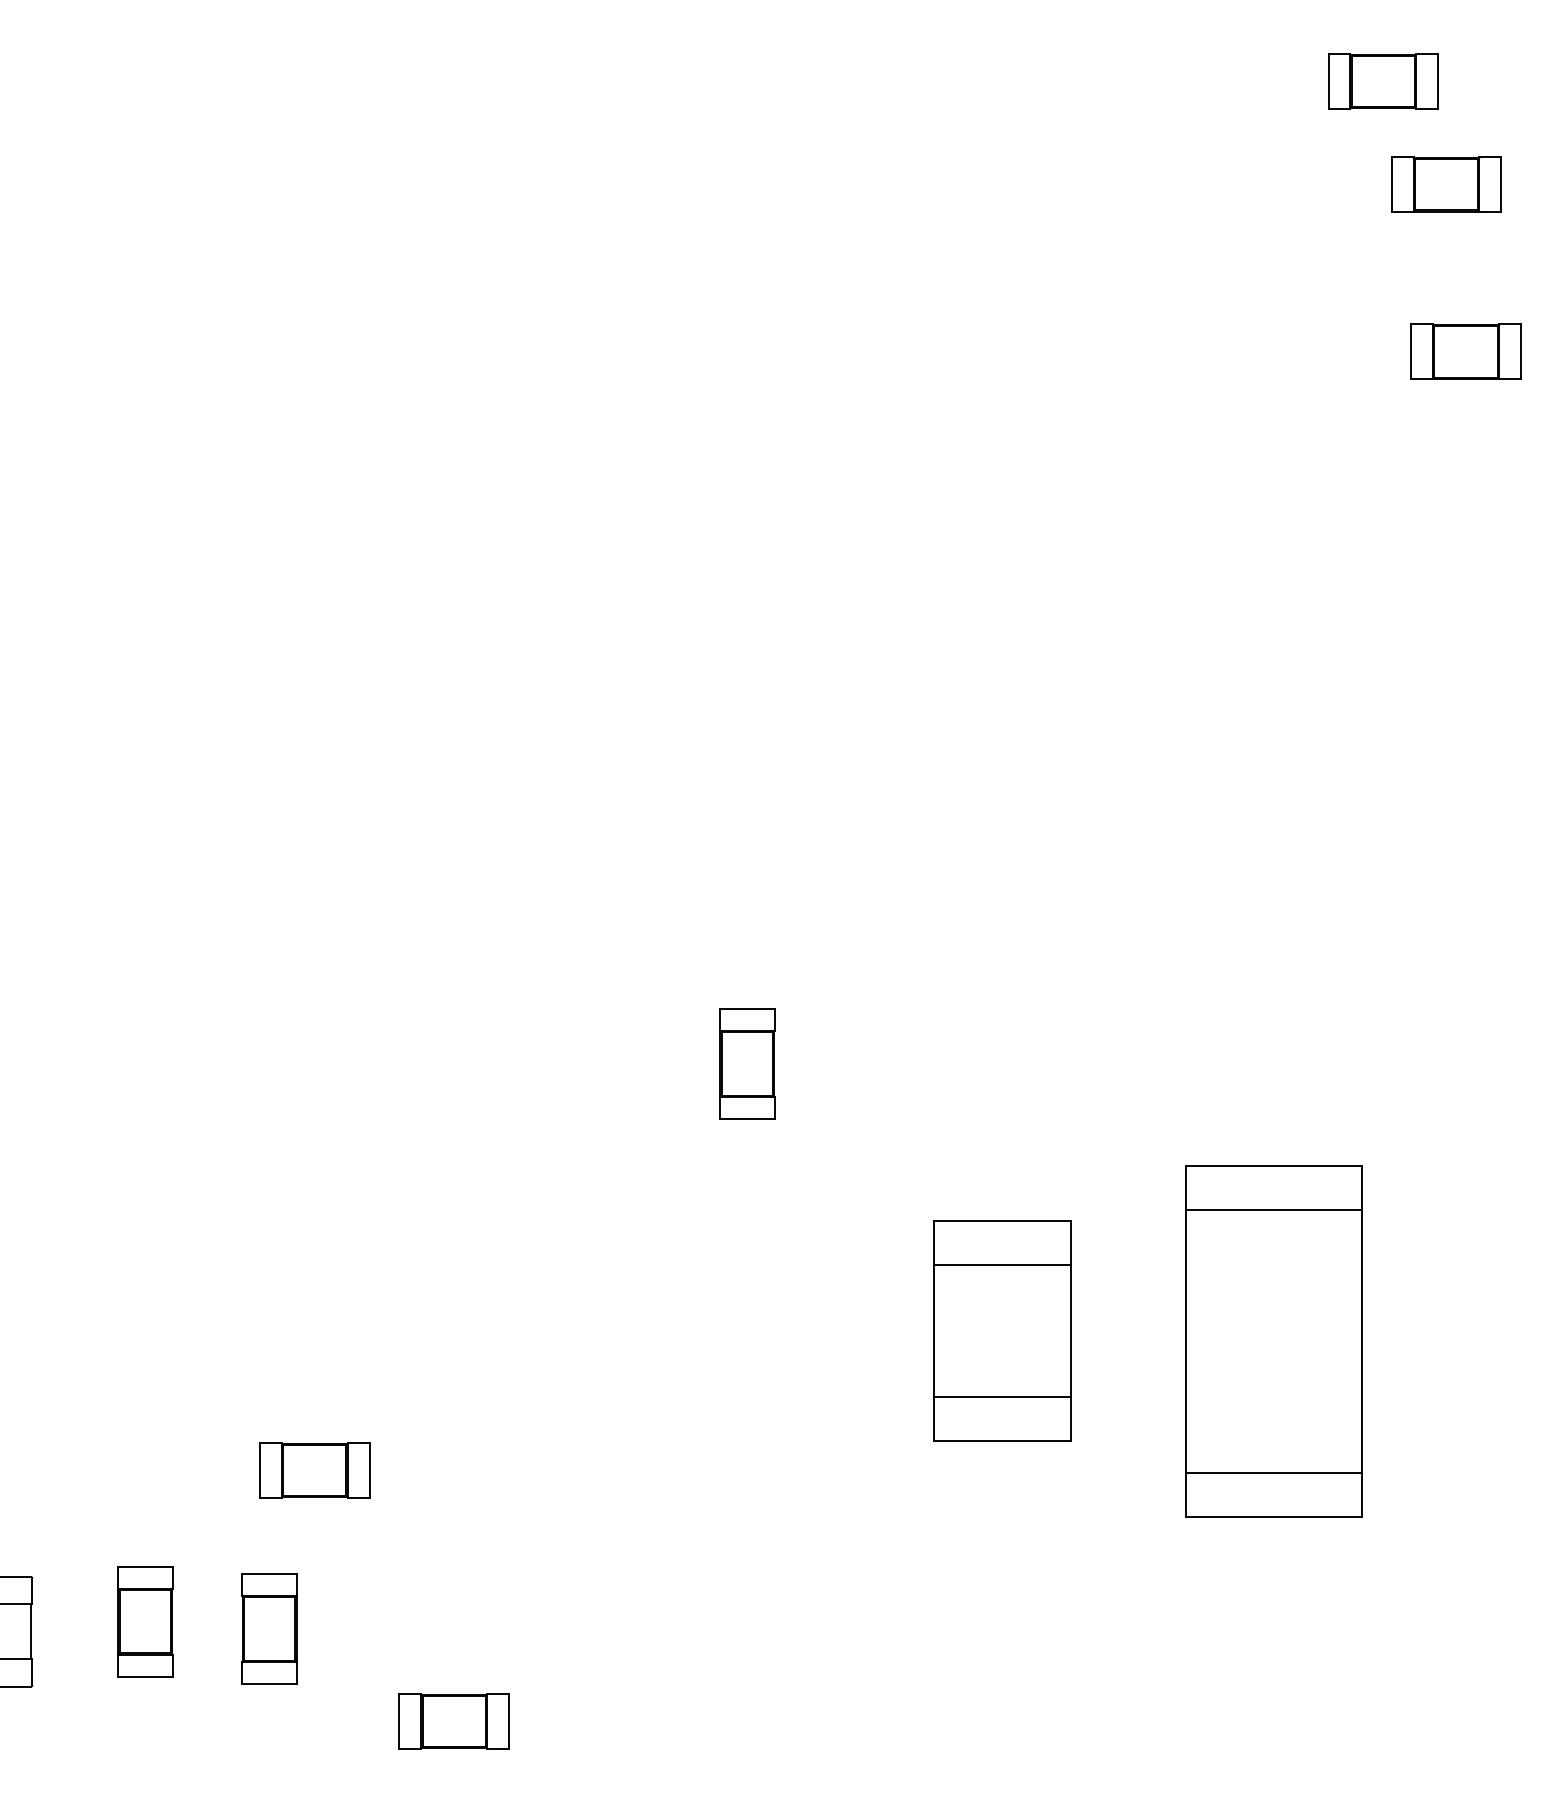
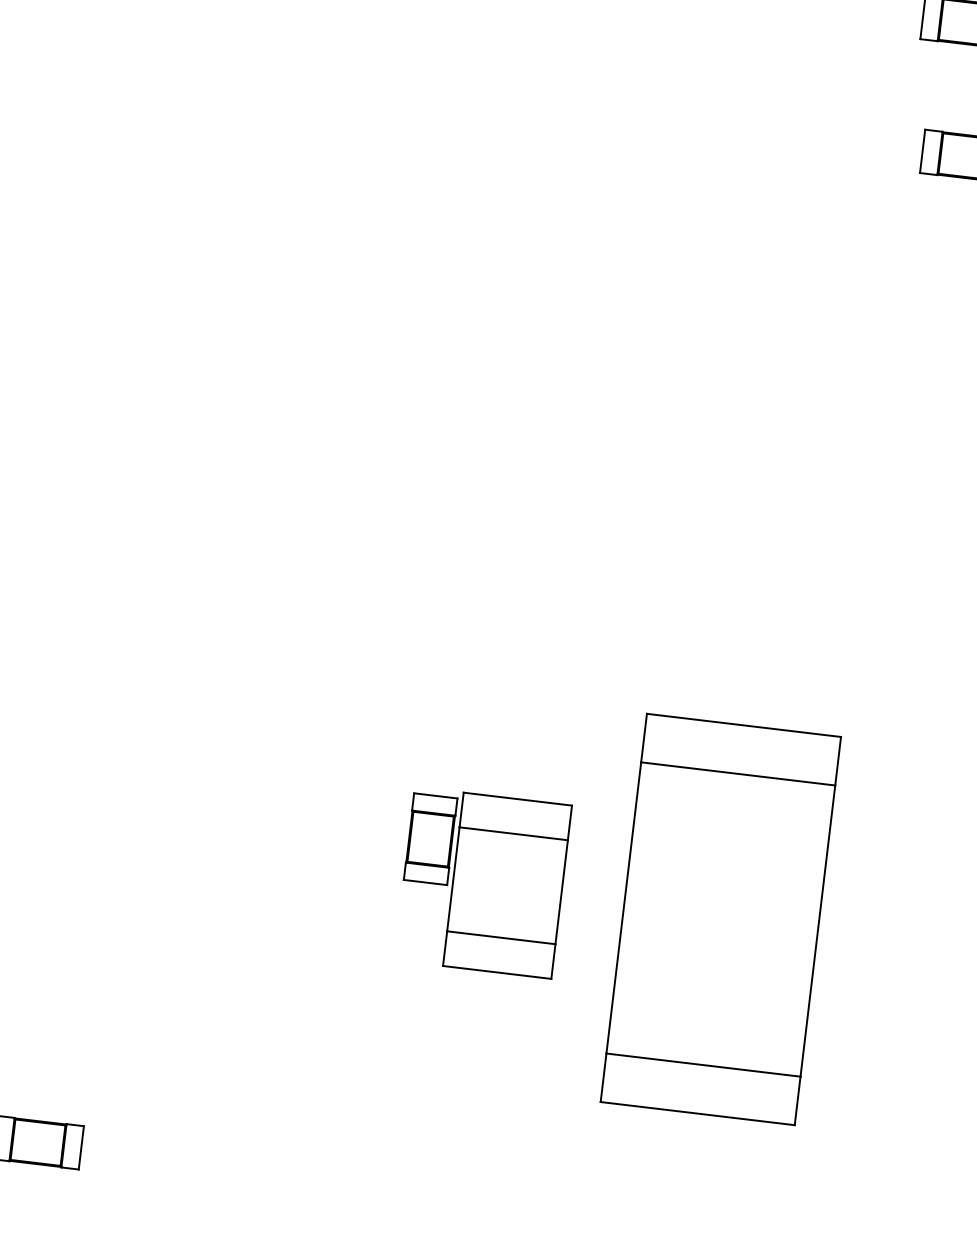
part: (747, 1063) -> (430, 838), moved
part: (1273, 1341) -> (720, 919), size x1.4

